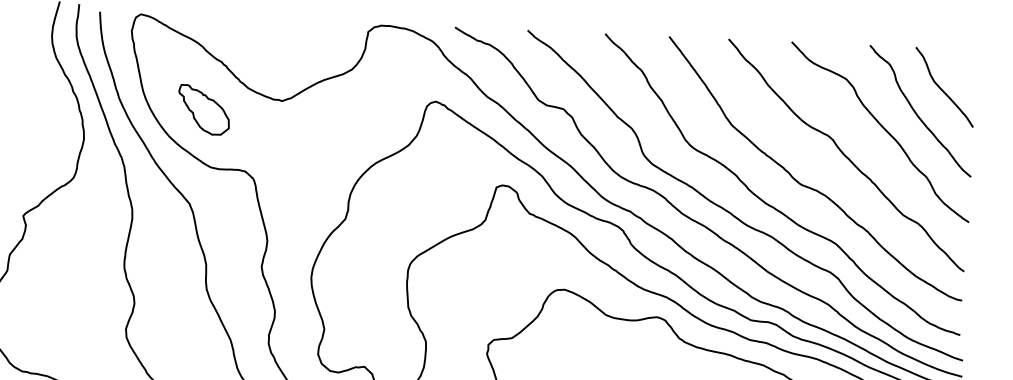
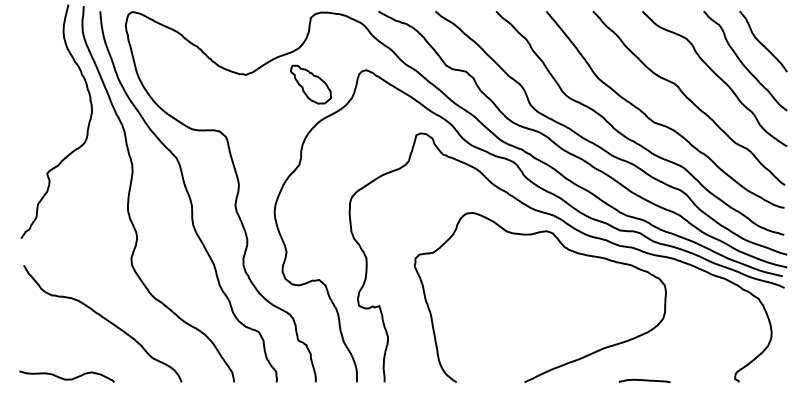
part: (203, 109) -> (310, 84), moved

